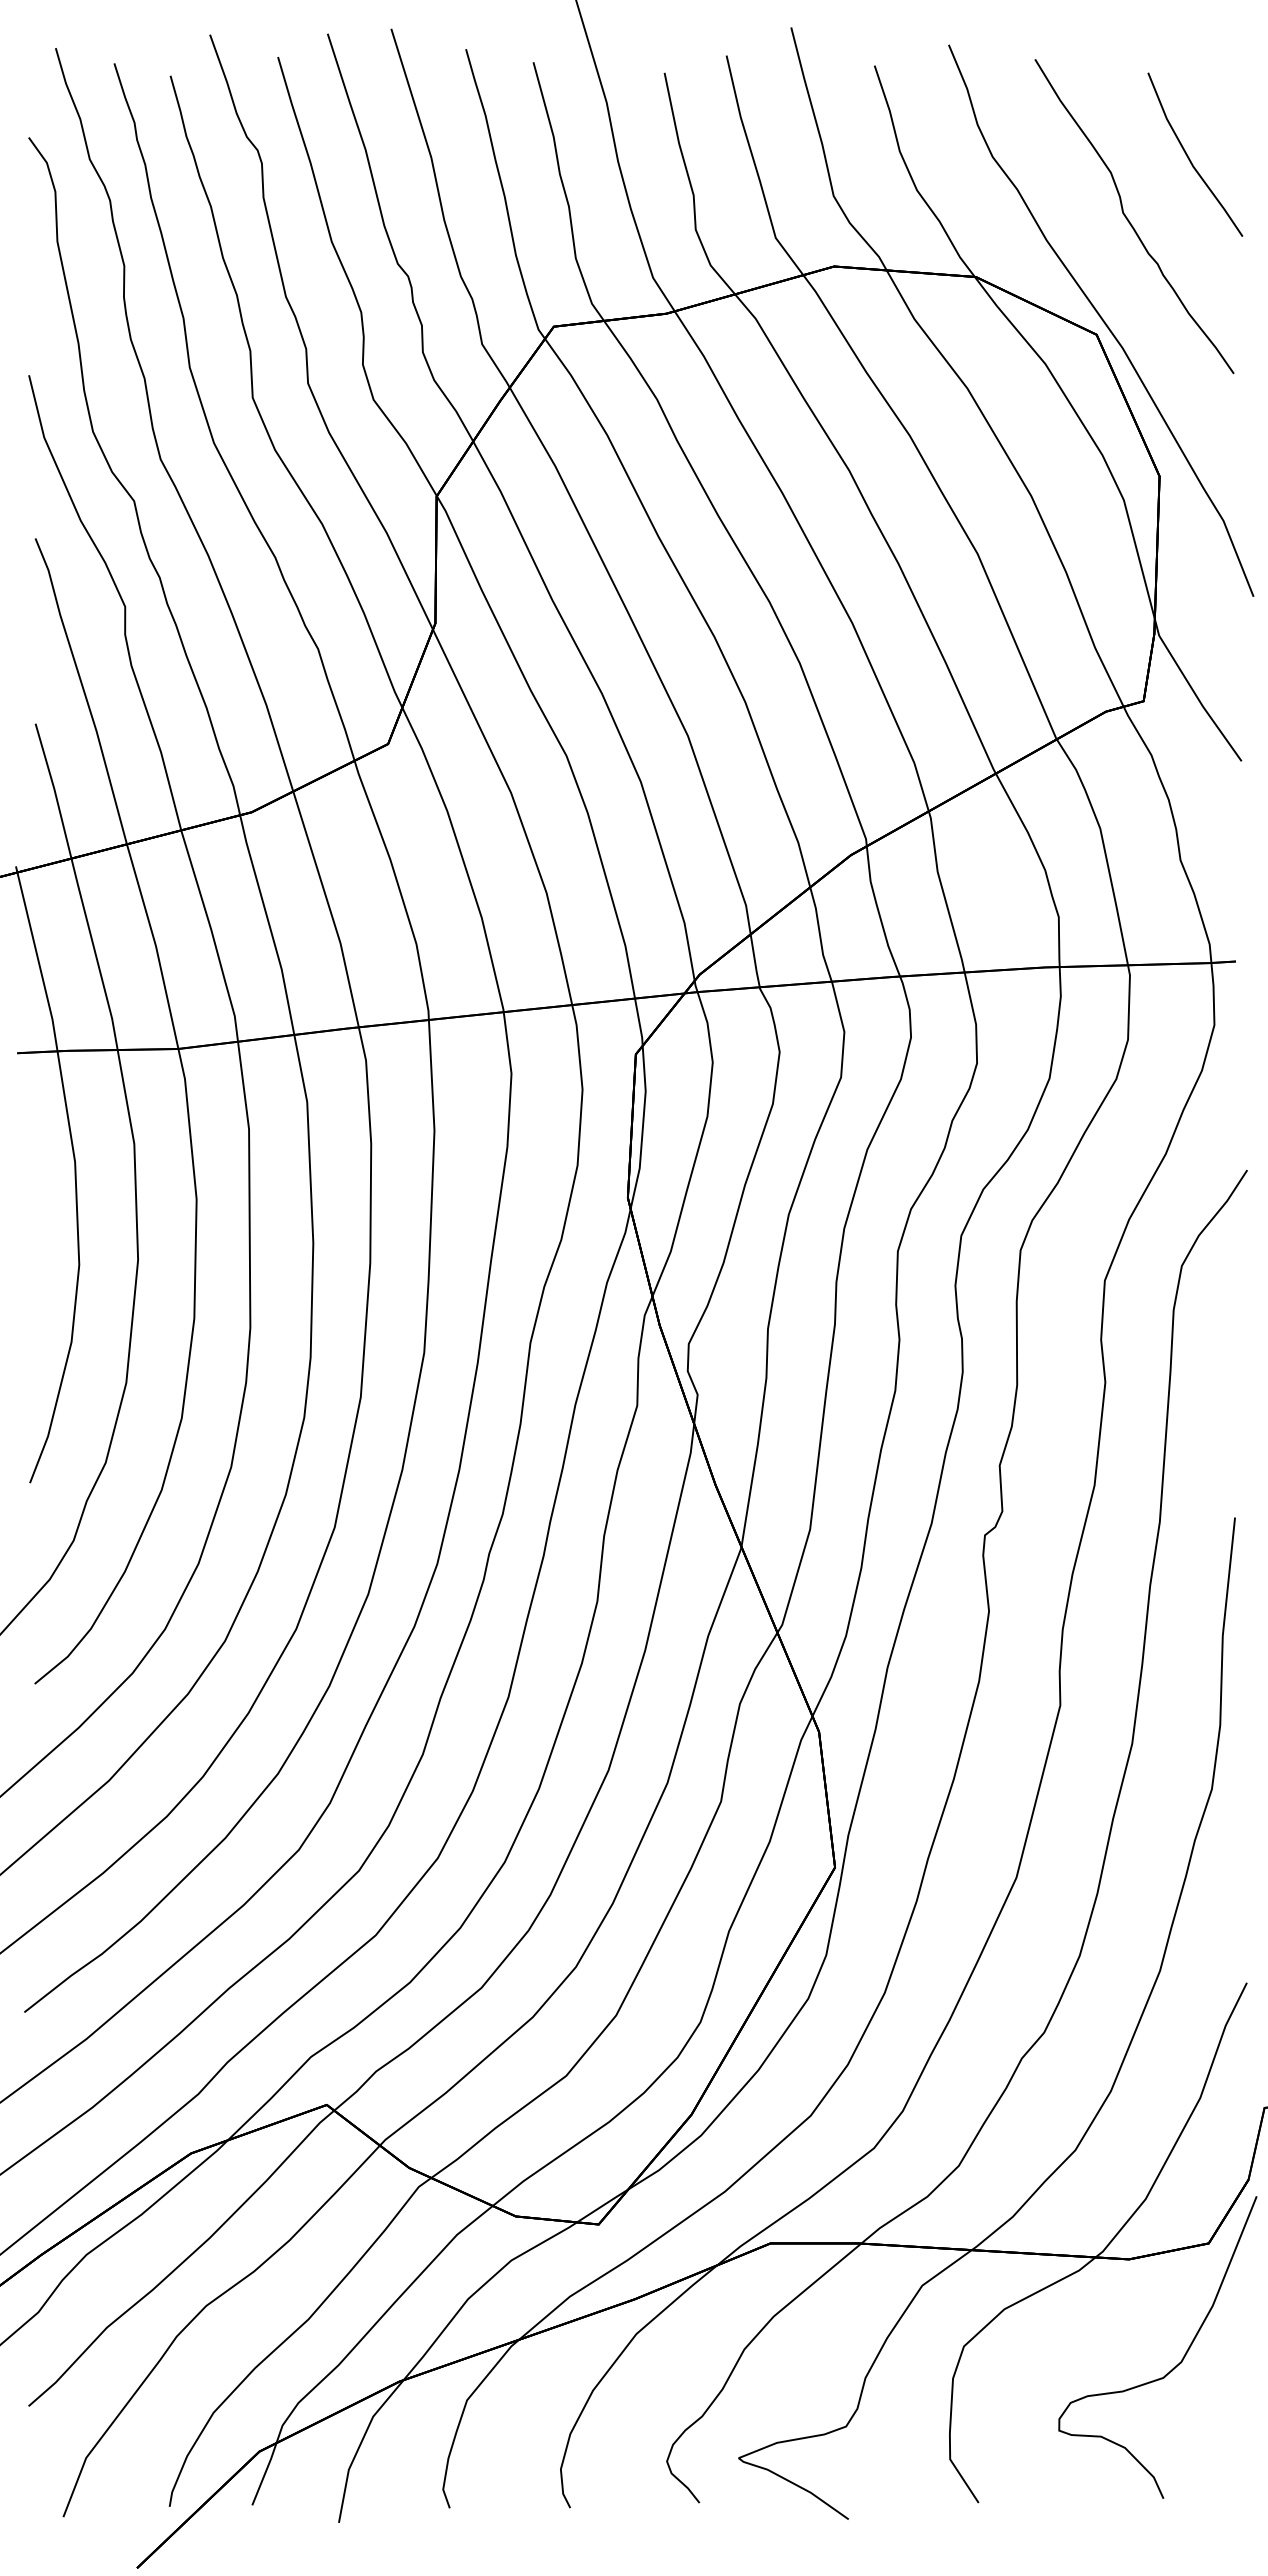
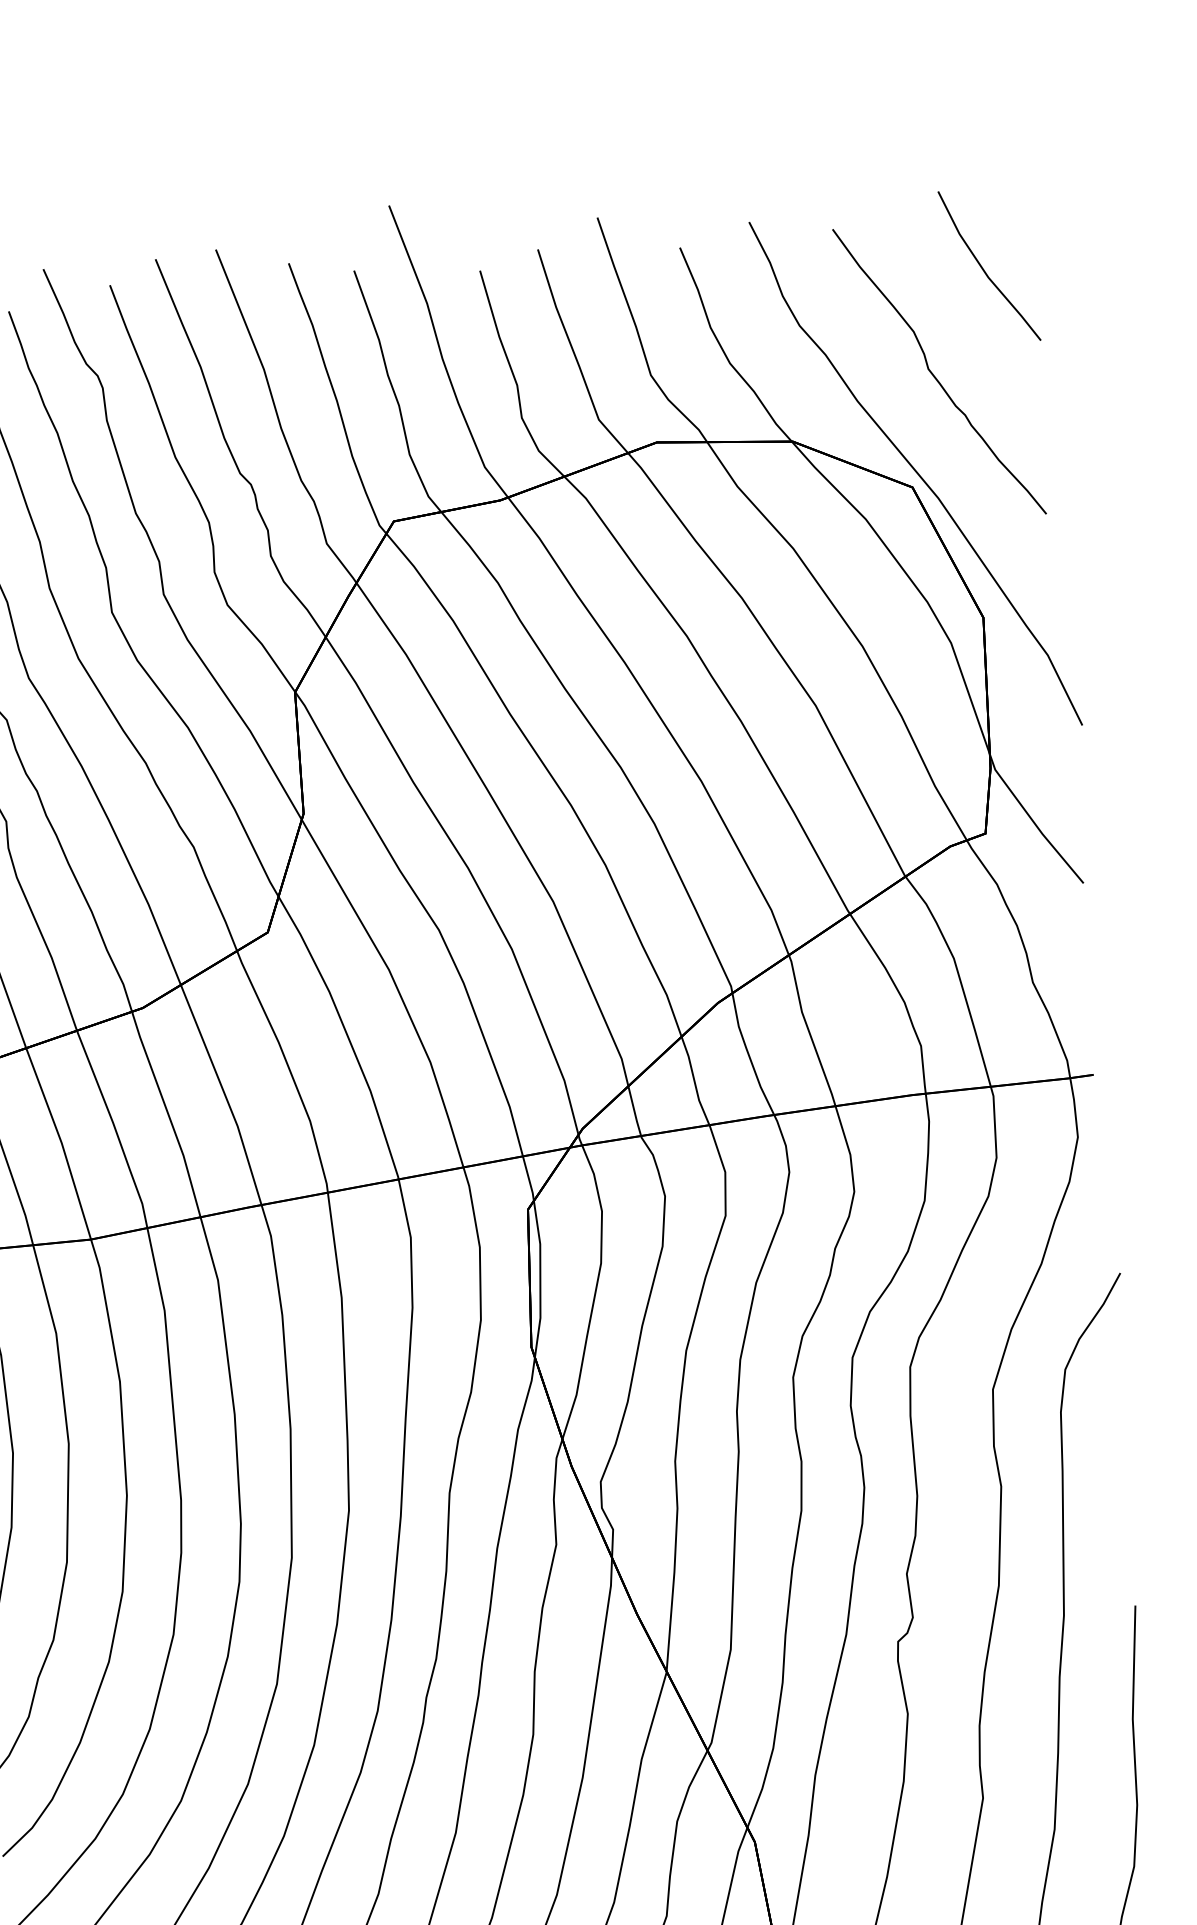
line: (1189, 157) -> (984, 269), moved

